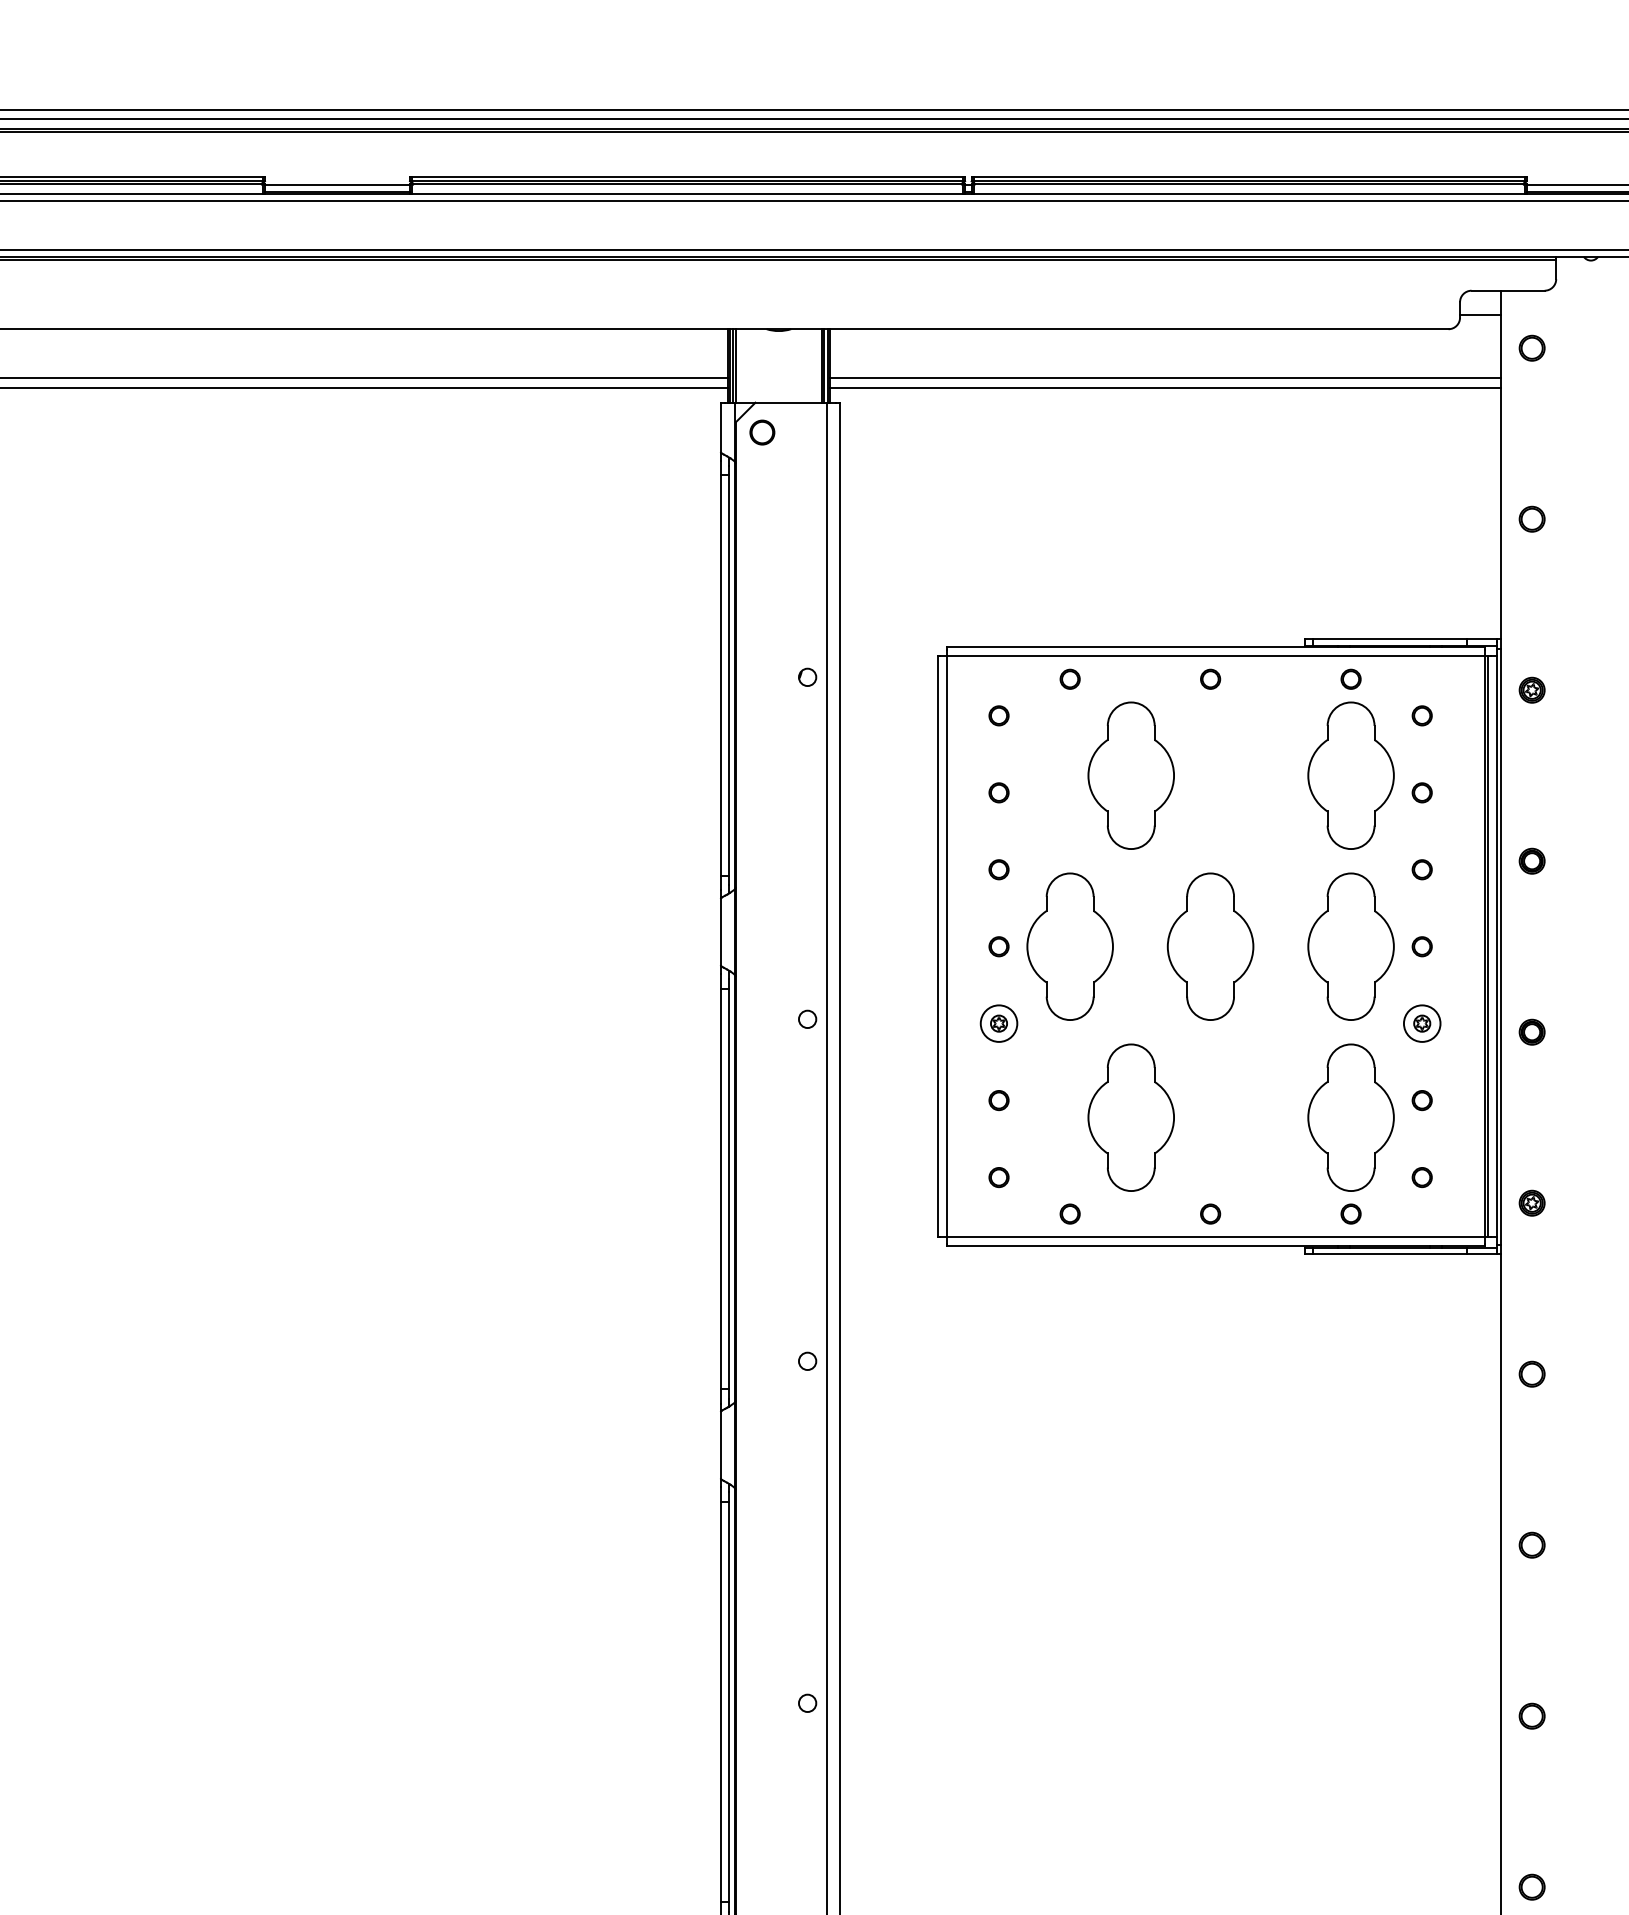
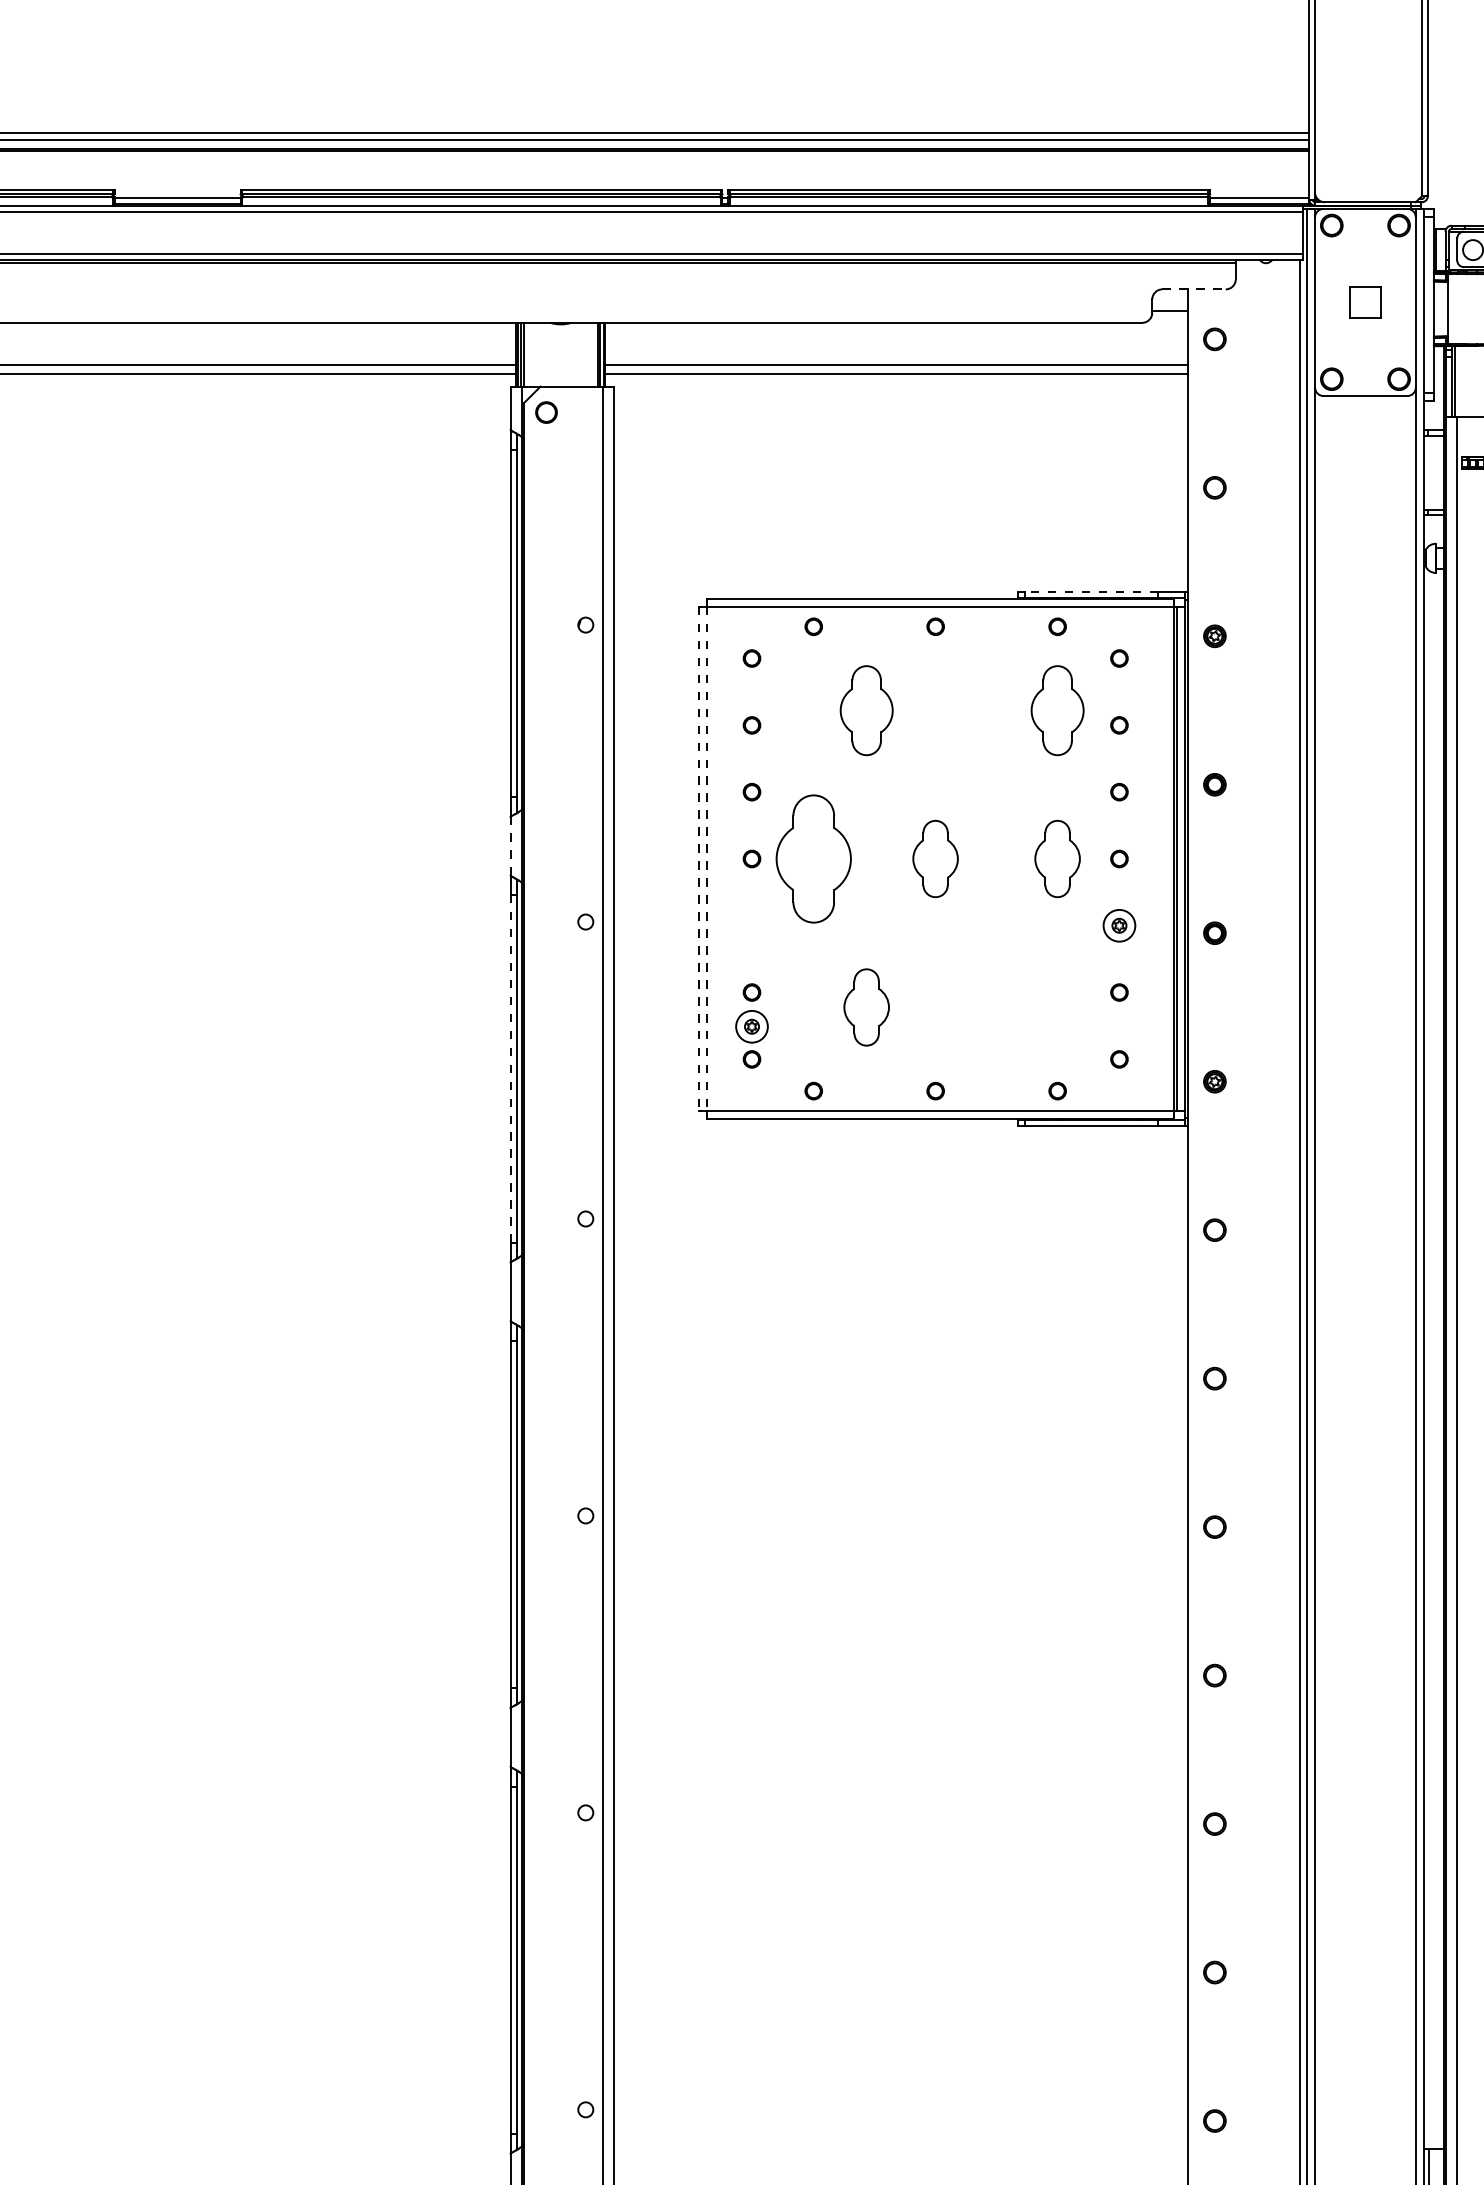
line: (1508, 290) -> (1194, 289), solid -> dashed
line: (1390, 639) -> (1091, 592), solid -> dashed
part: (1130, 775) -> (866, 710), size x0.7
part: (1350, 775) -> (1057, 710), size x0.7
line: (720, 931) -> (510, 845), solid -> dashed
part: (1210, 946) -> (935, 858), size x0.6
part: (1350, 946) -> (1057, 858), size x0.6
line: (937, 947) -> (698, 859), solid -> dashed
line: (946, 947) -> (706, 859), solid -> dashed
part: (998, 1023) -> (751, 1026), moved
part: (1130, 1117) -> (866, 1007), size x0.6
part: (1350, 1117) -> (1057, 1007), removed
line: (720, 1189) -> (510, 1069), solid -> dashed

